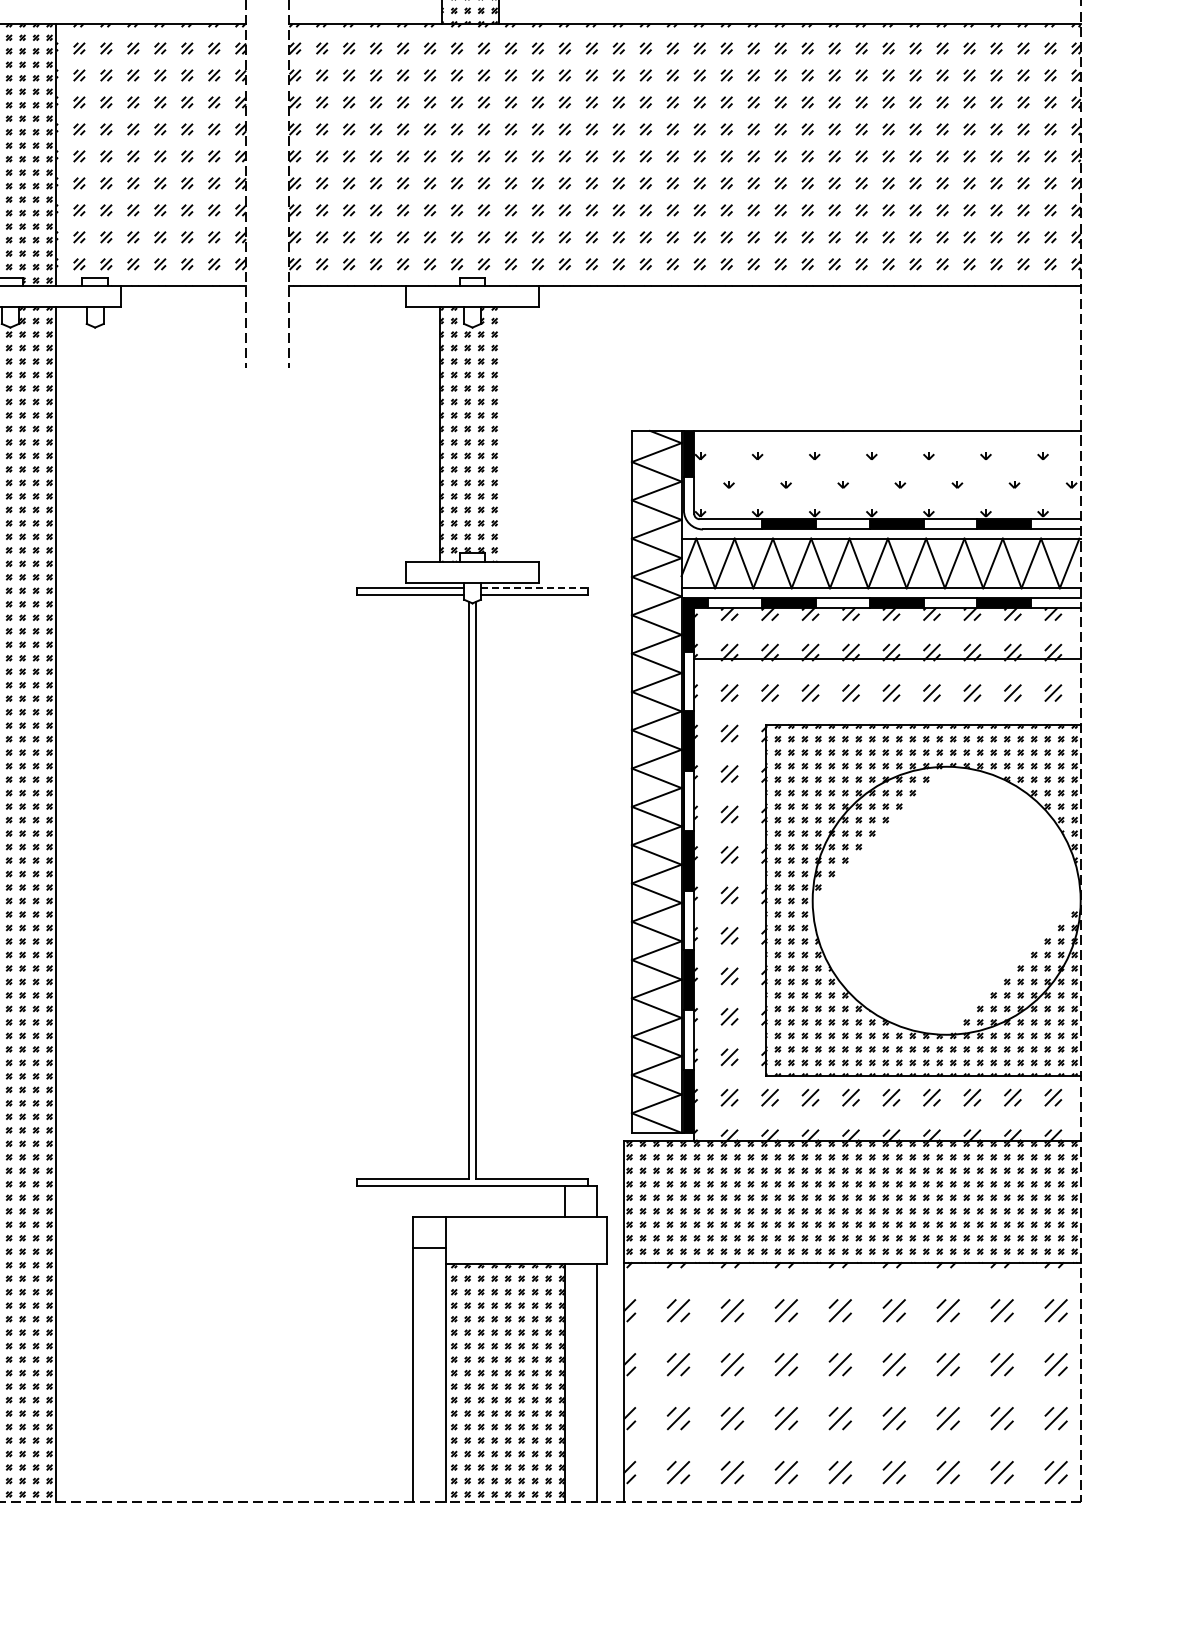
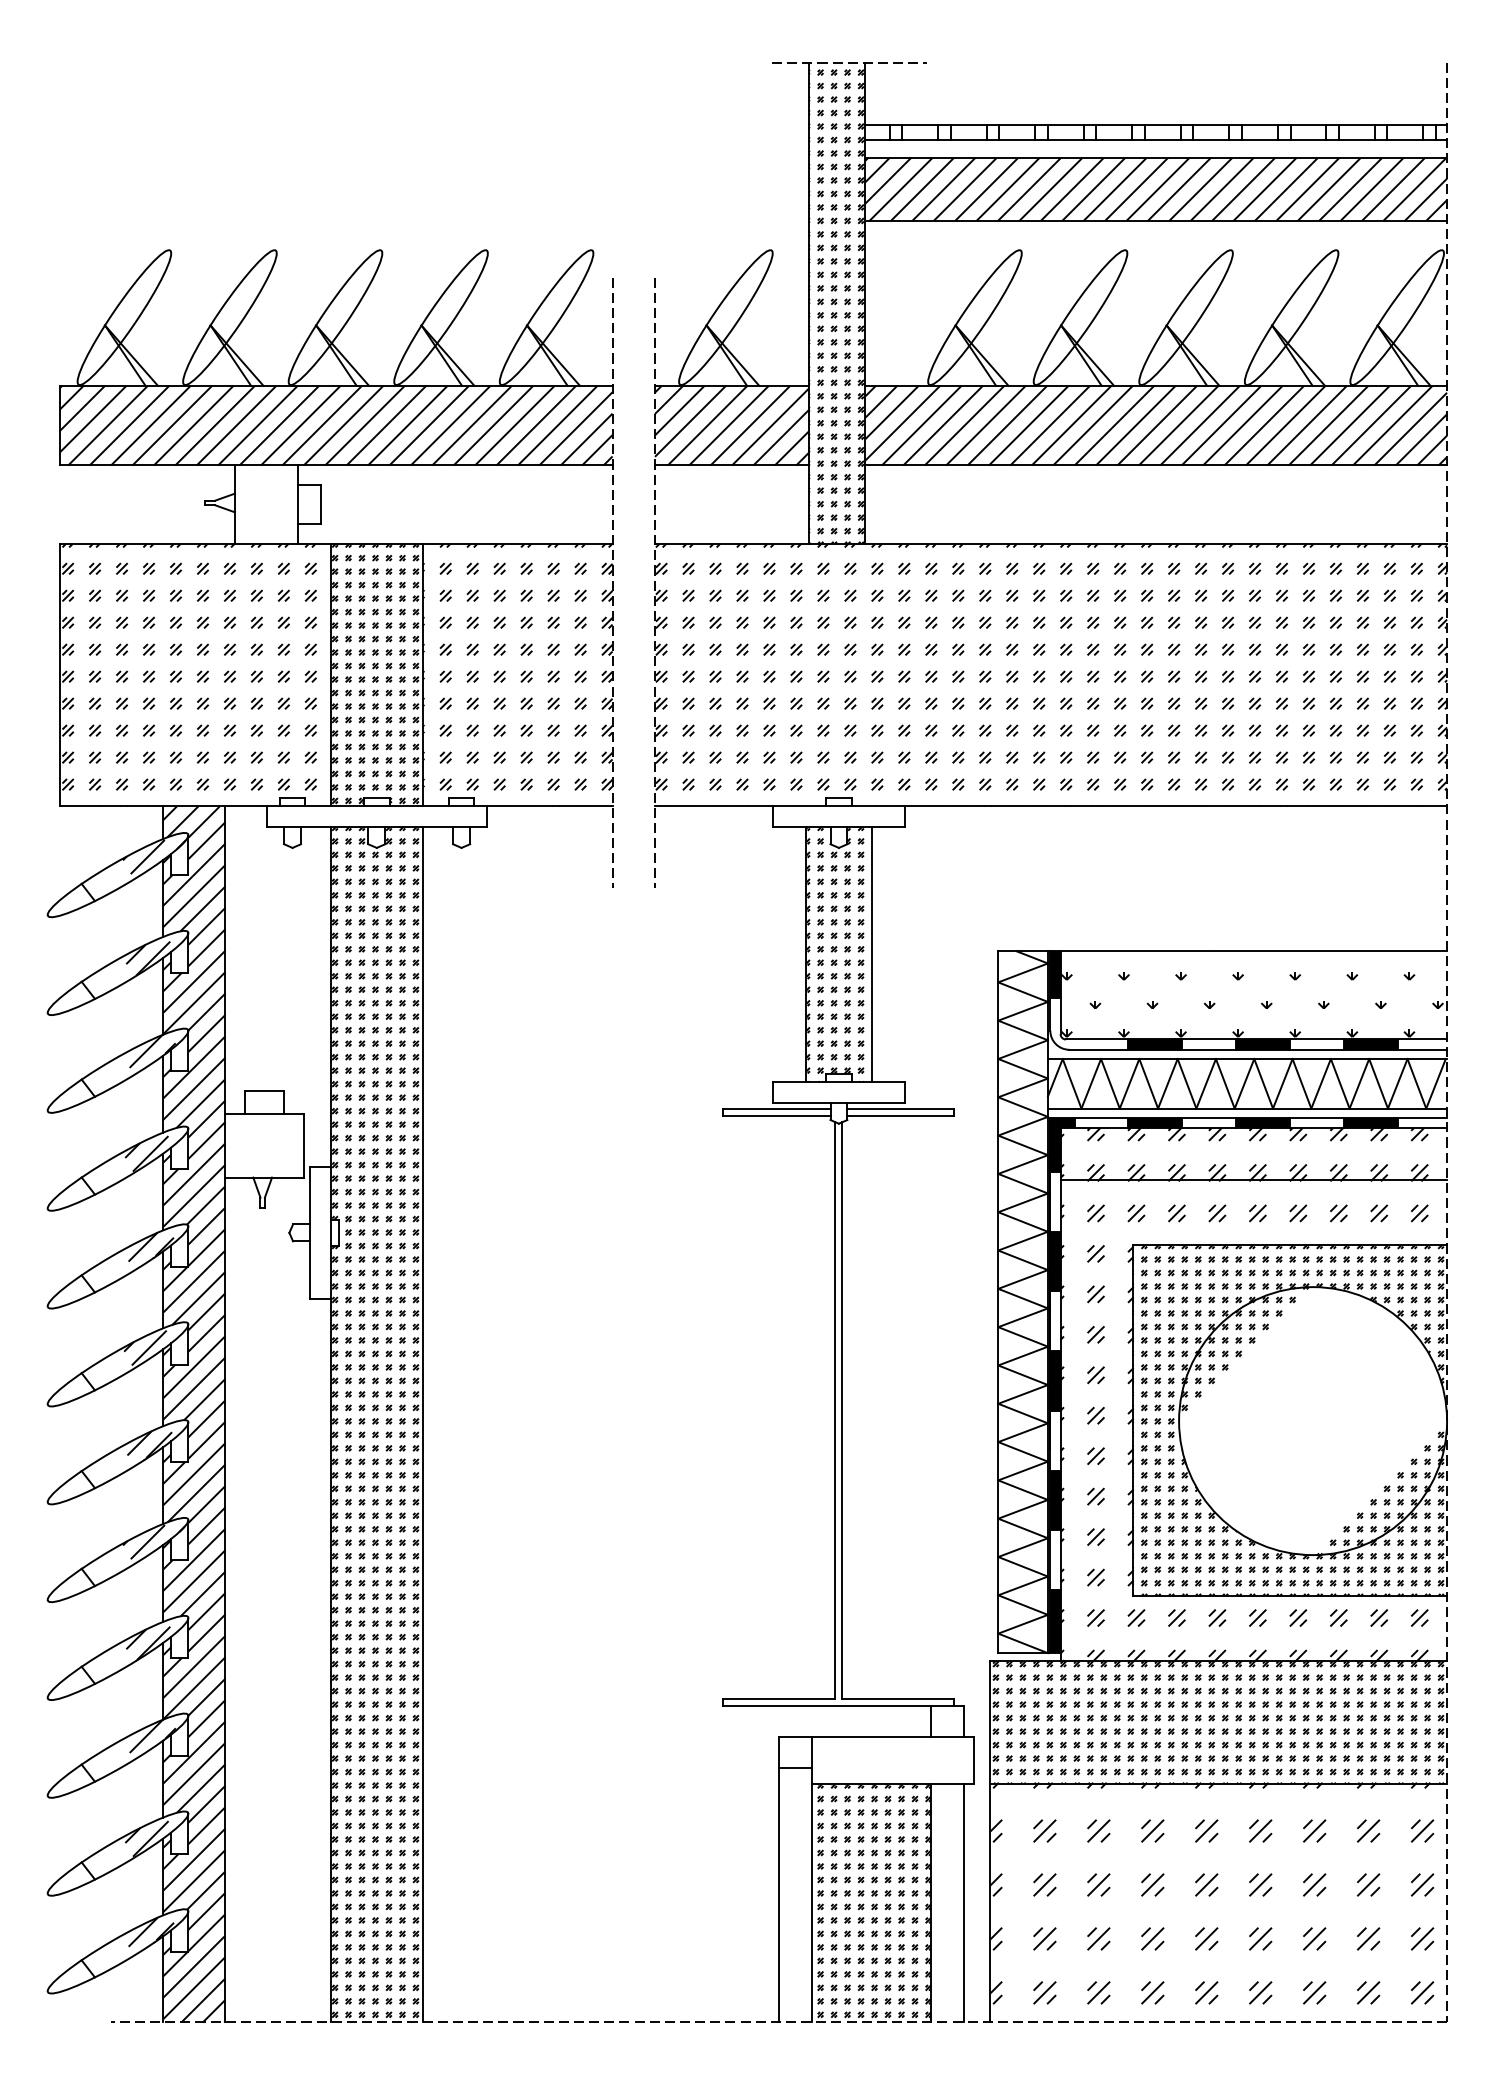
line: (505, 434) -> (871, 954), added
line: (534, 588) -> (900, 1108), dashed -> solid

